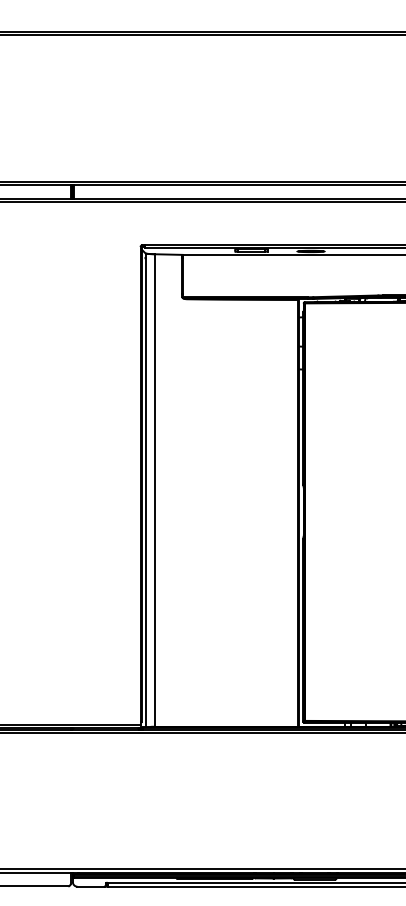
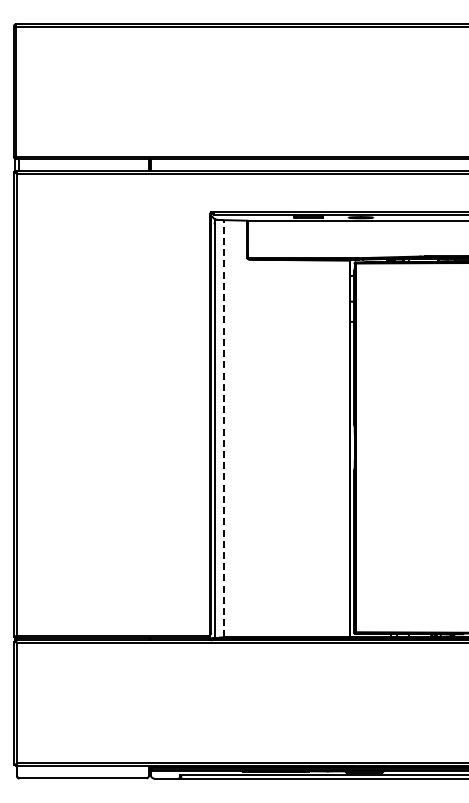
line: (155, 490) -> (223, 428), solid -> dashed

